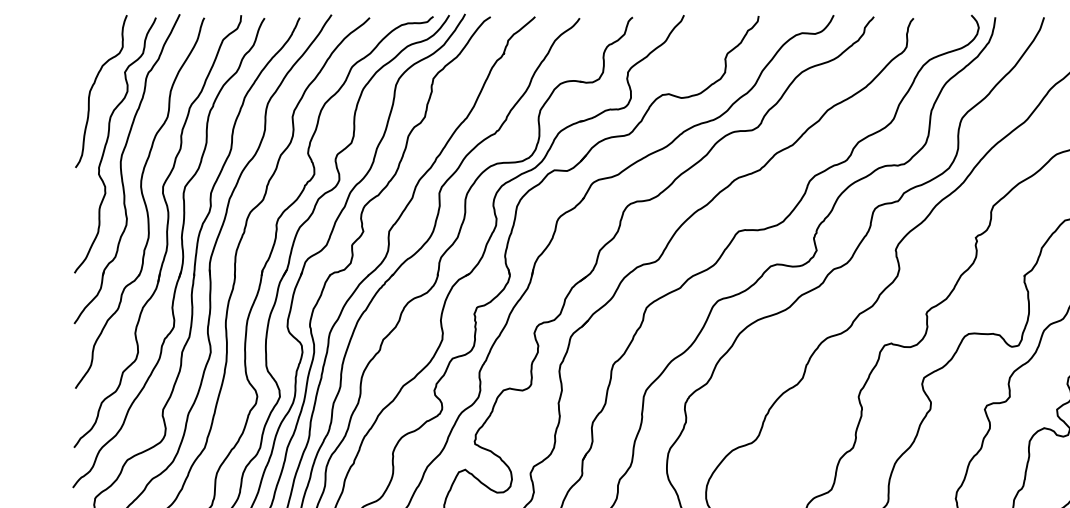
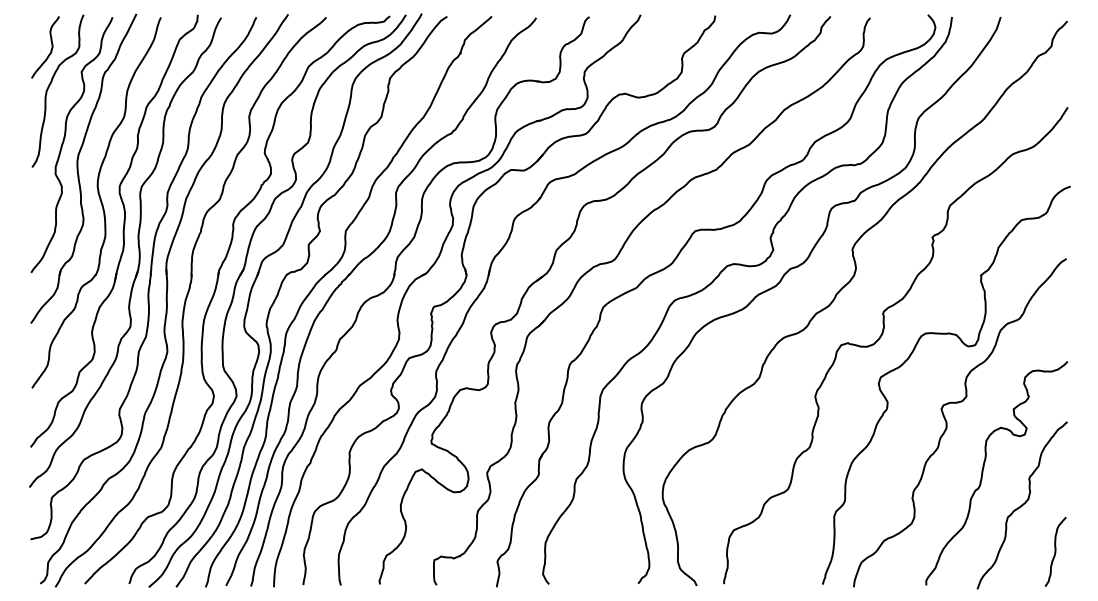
curve: (93, 50) -> (50, 50), added

